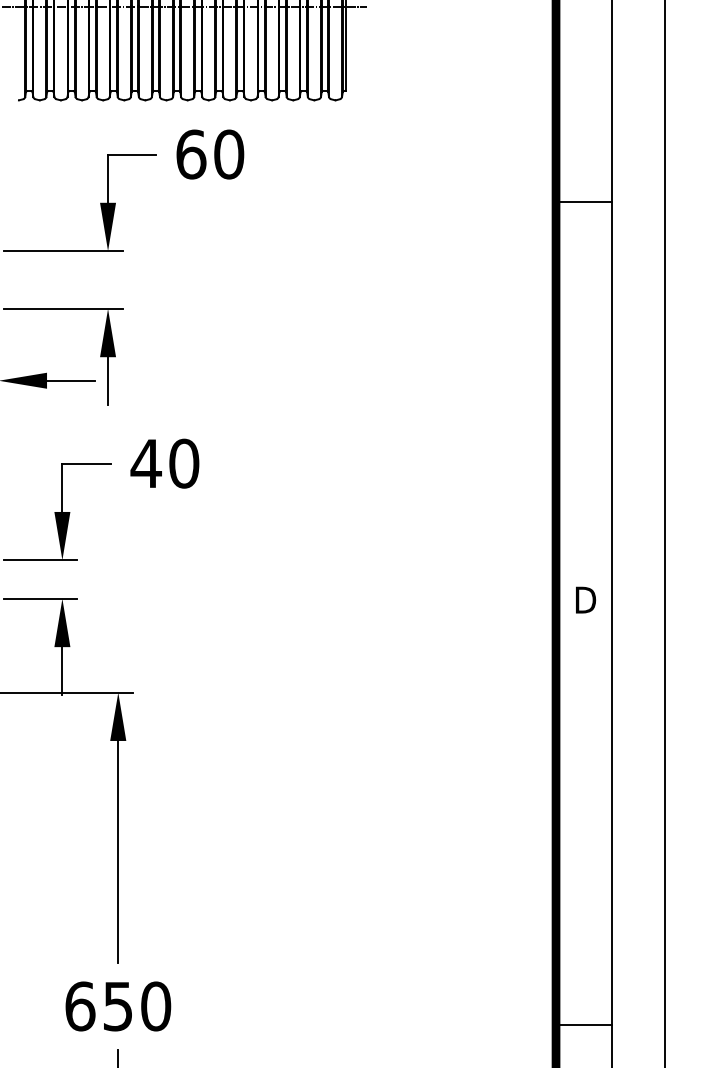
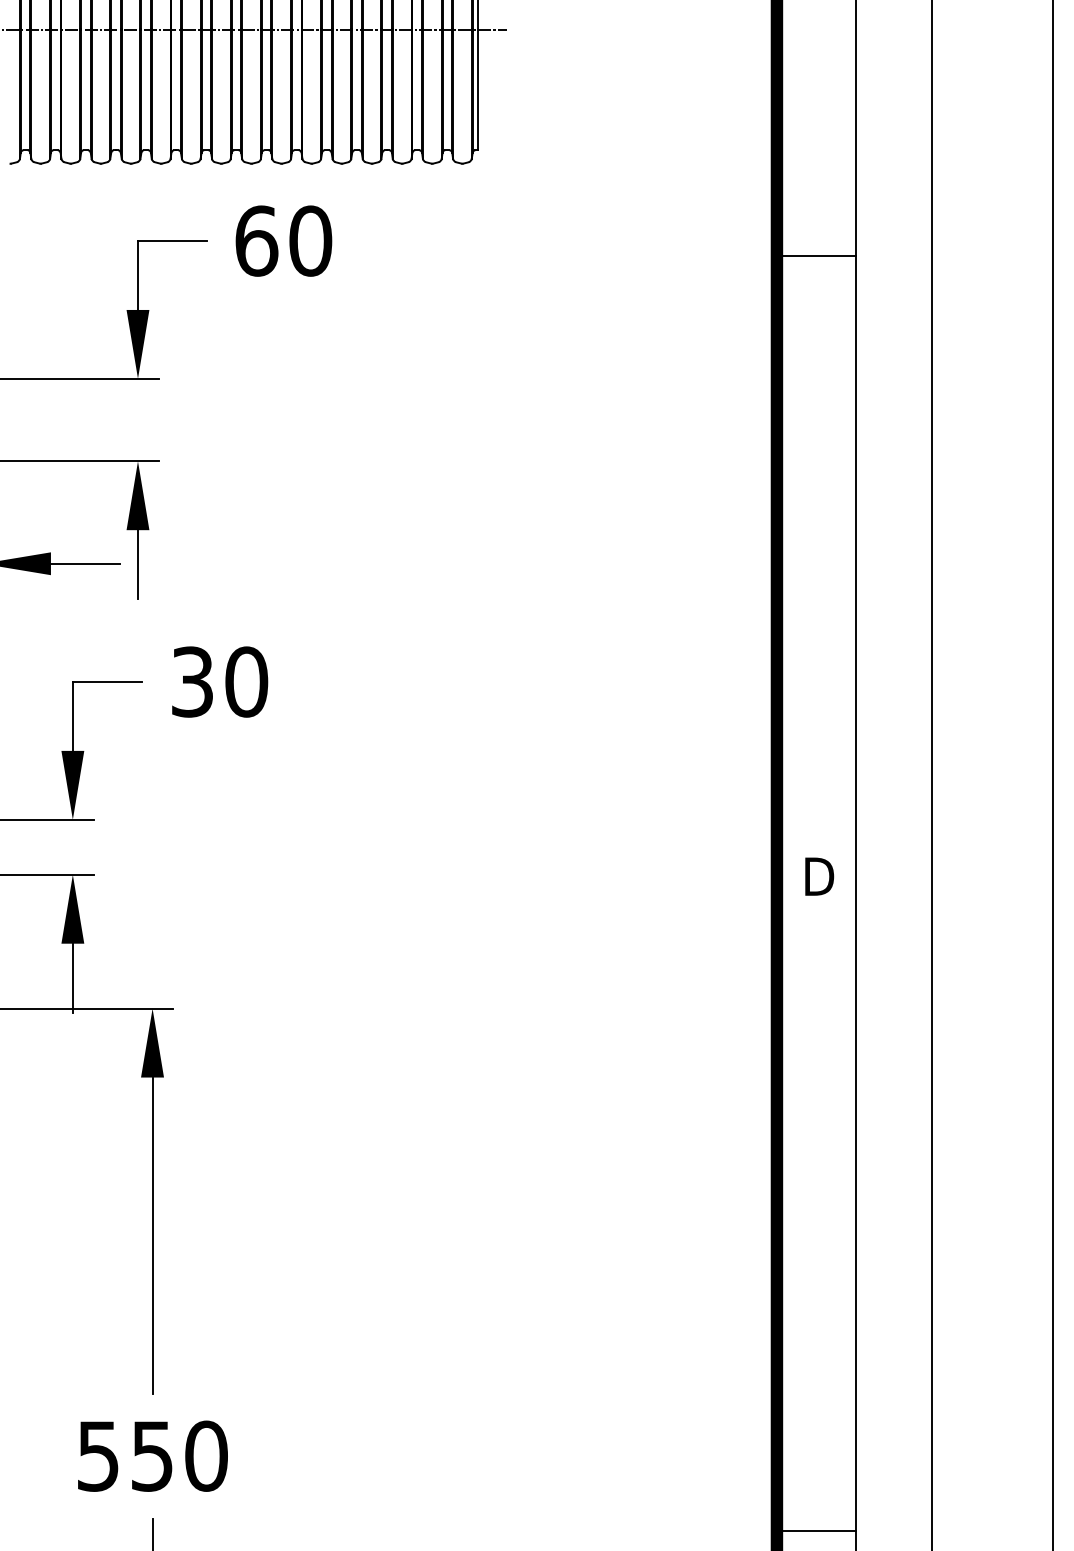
line: (583, 202) -> (816, 256), moved
text: (145, 463) -> (191, 681), 40 -> 30
text: (80, 1005) -> (98, 1455), 650 -> 550
line: (583, 1024) -> (816, 1531), moved

